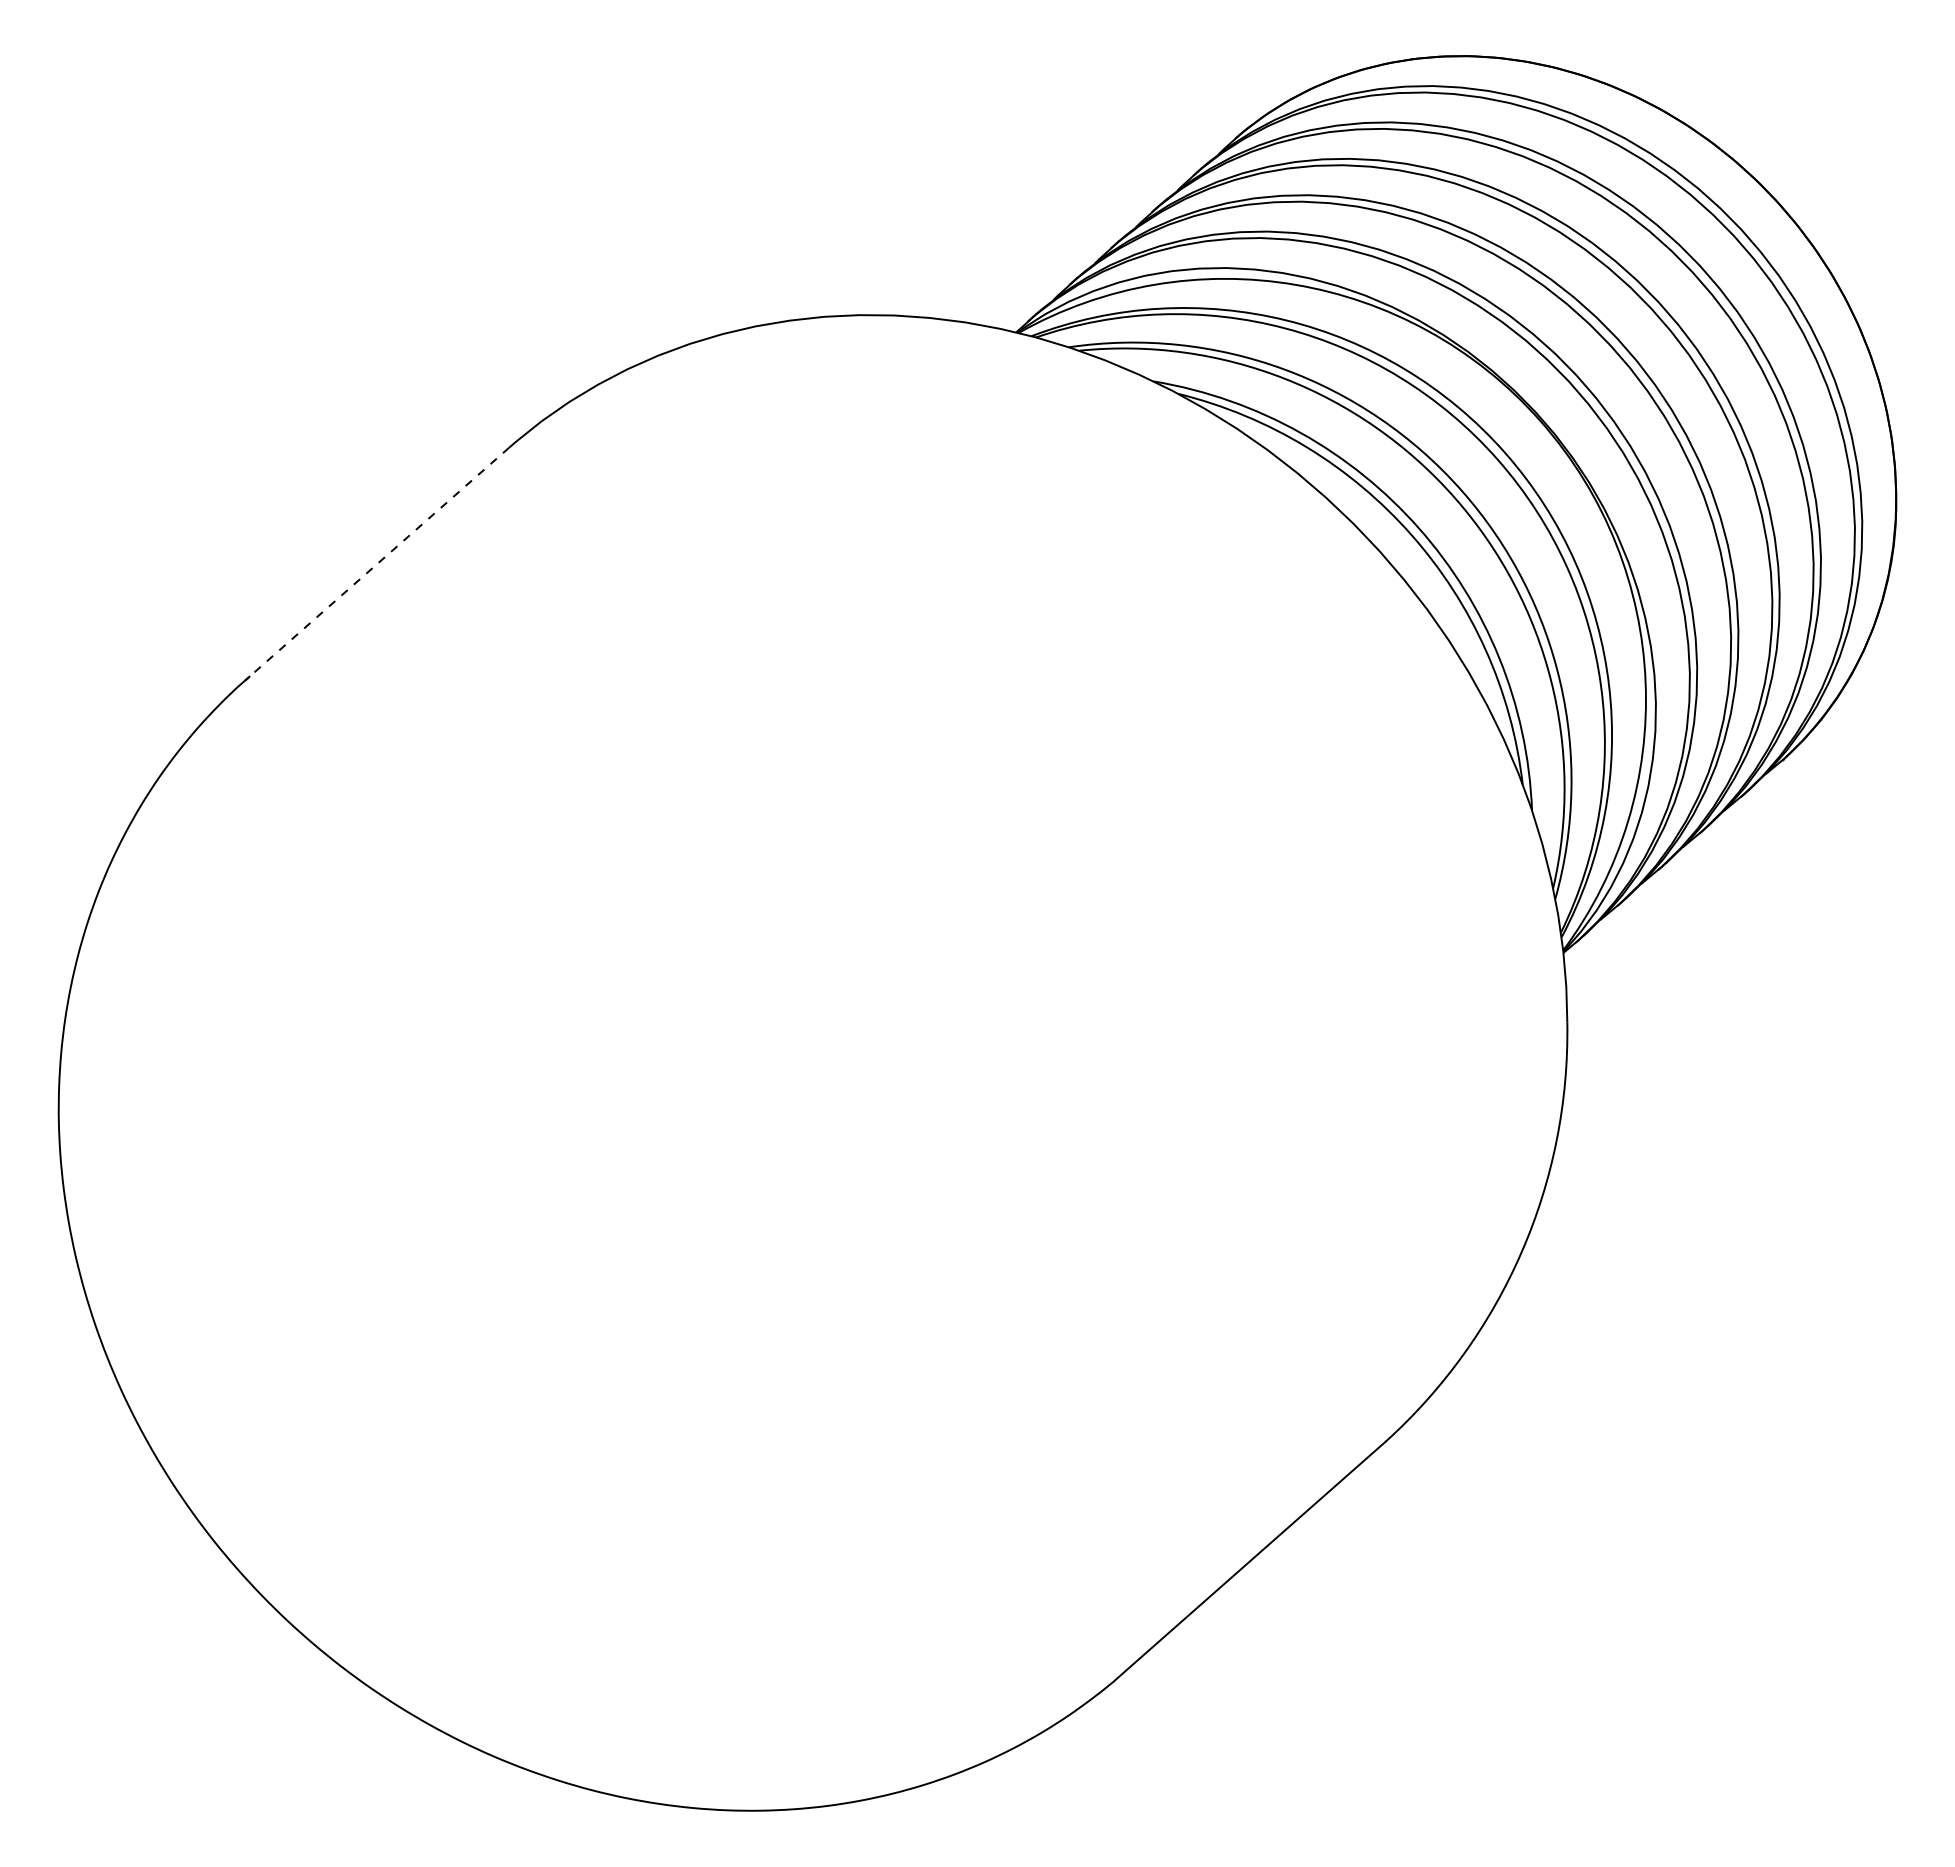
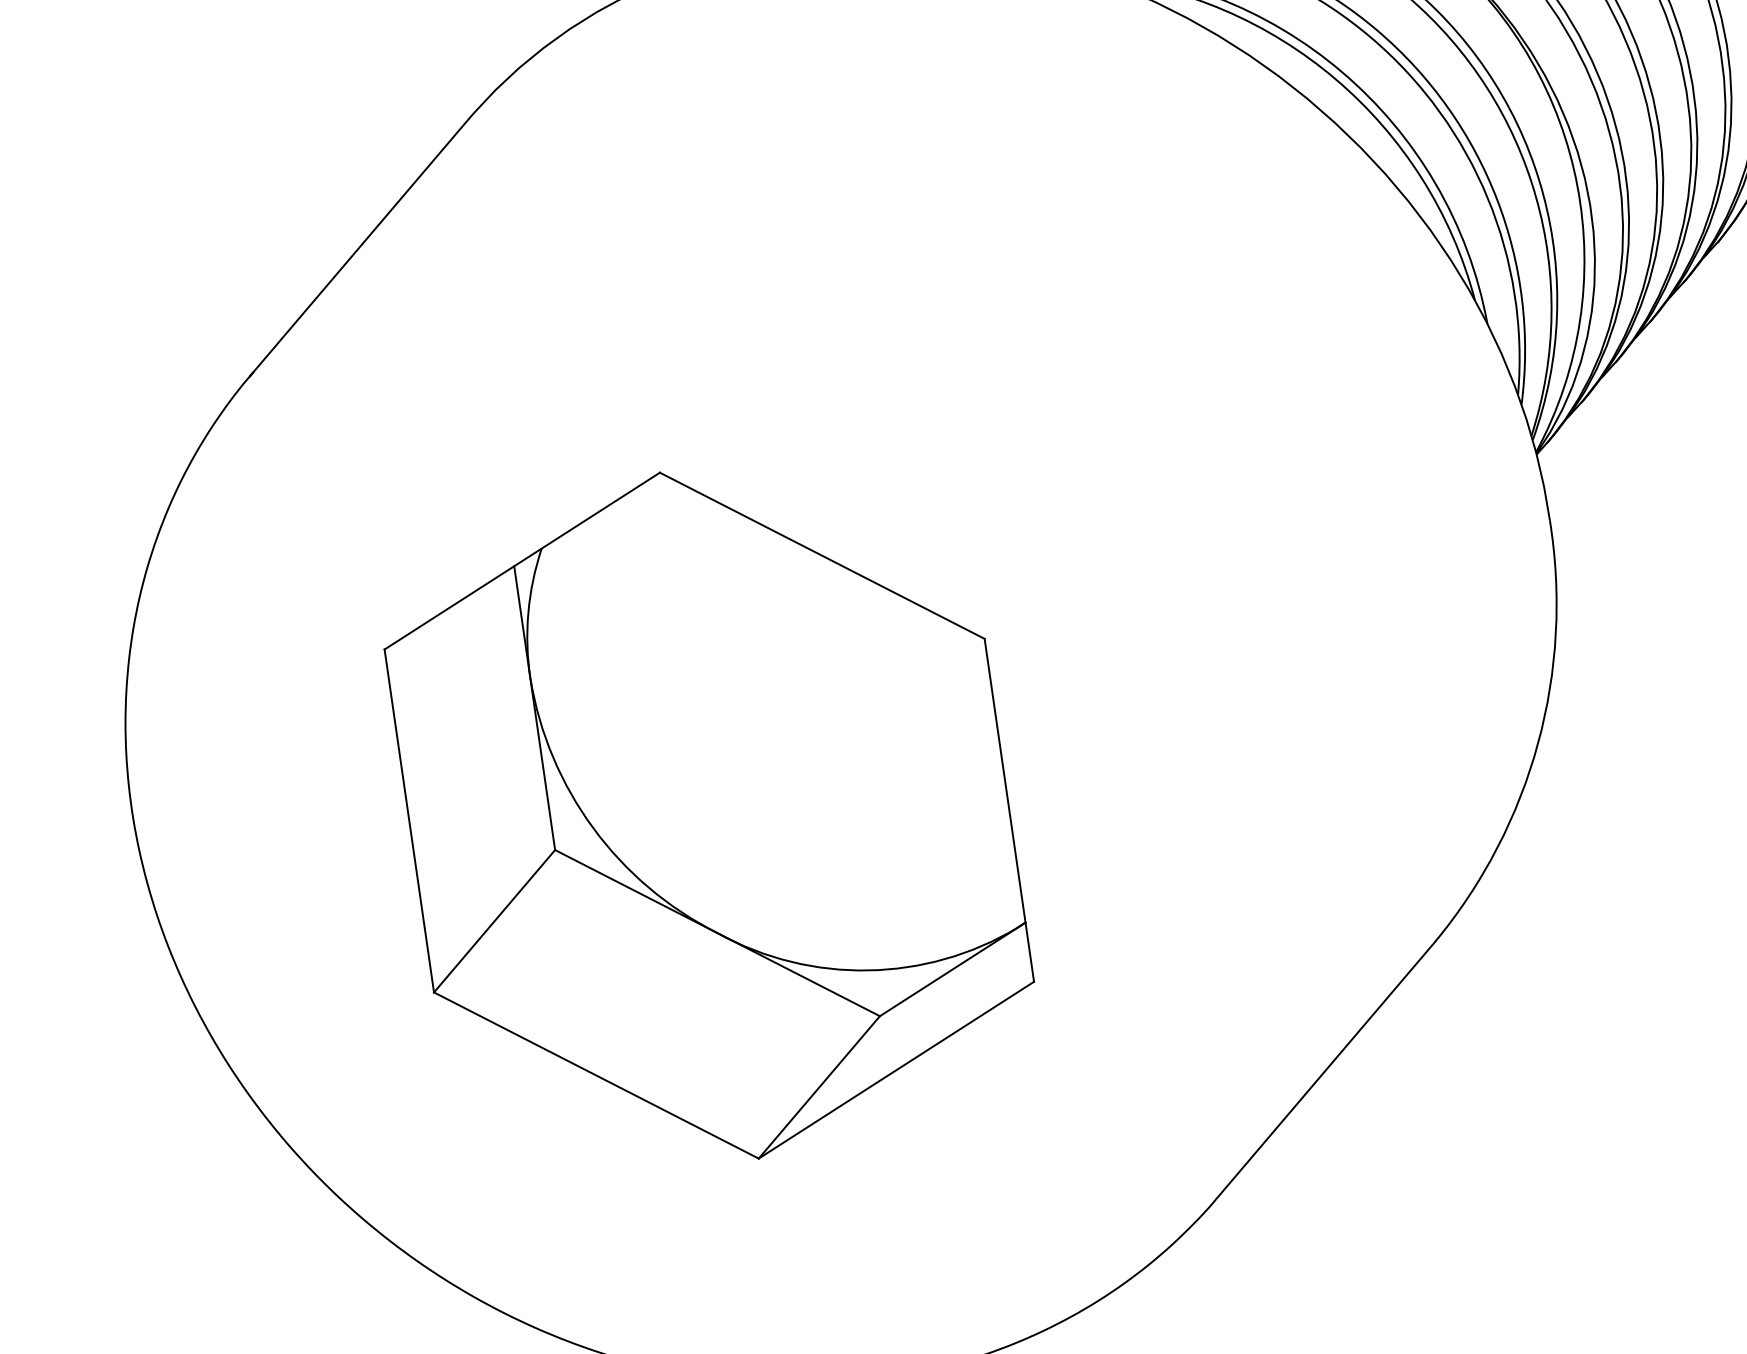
line: (377, 563) -> (359, 247), dashed -> solid
part: (654, 1202) -> (709, 815), added

